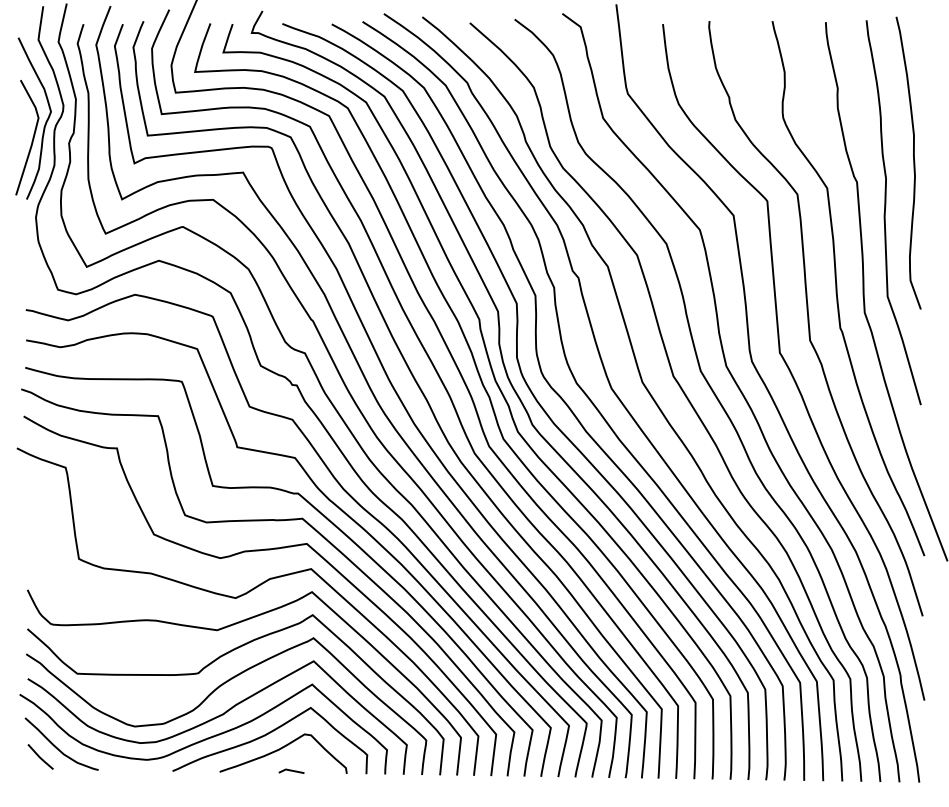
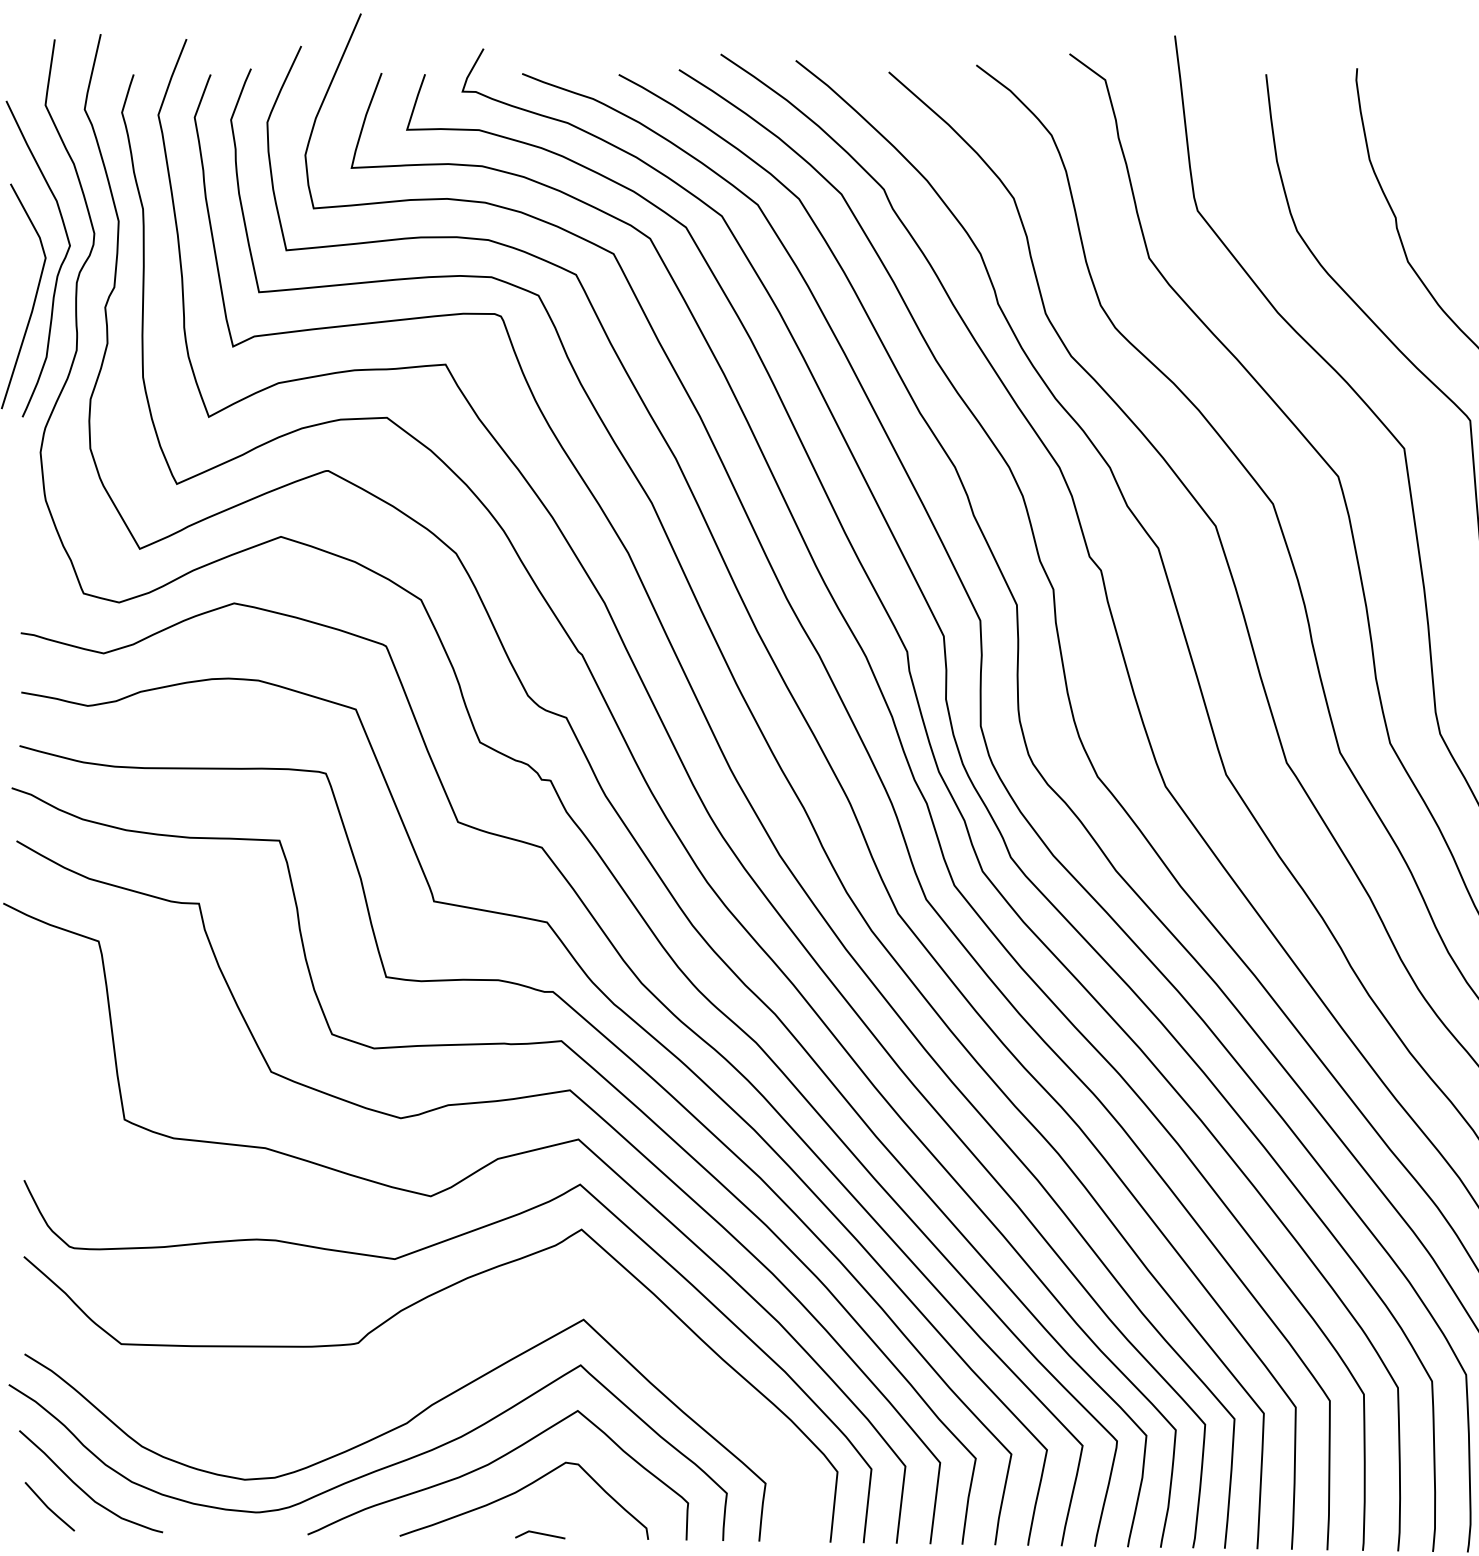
curve: (216, 690) -> (393, 1376), removed

